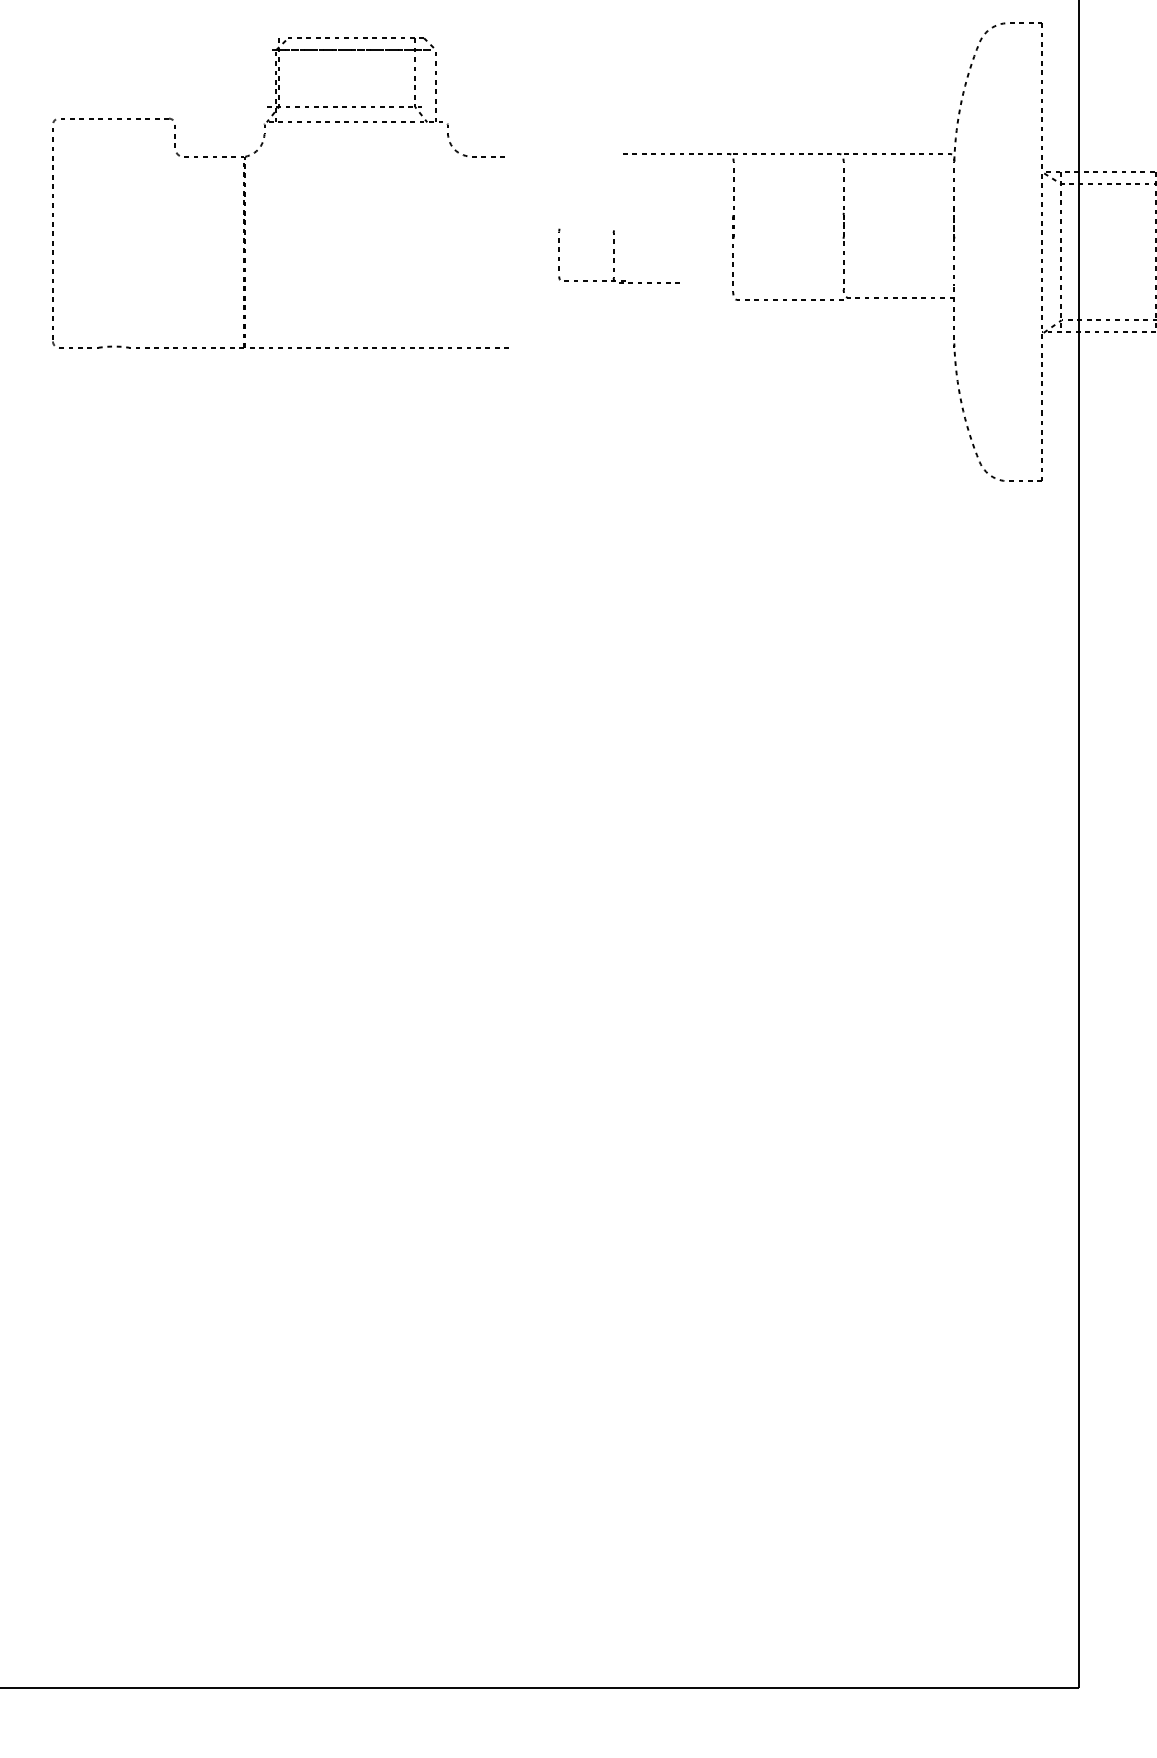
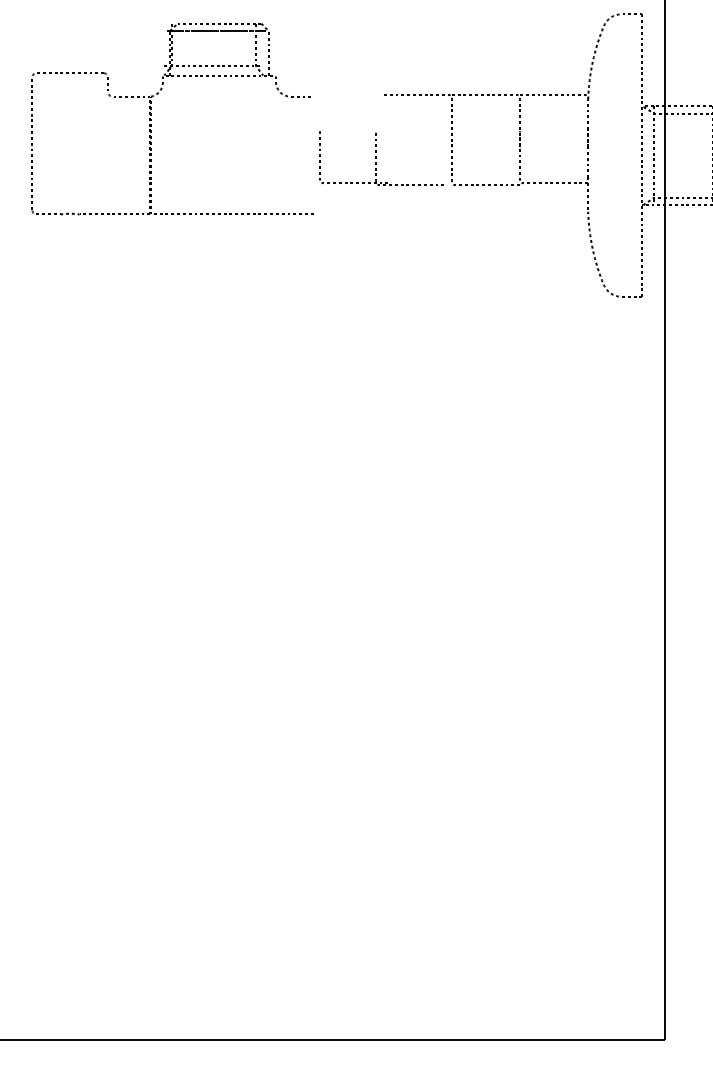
part: (619, 256) -> (381, 158), size x1.67

